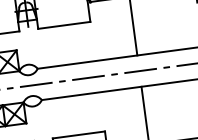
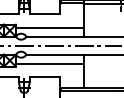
line: (75, 47) -> (49, 27), added
line: (84, 110) -> (49, 63), added

